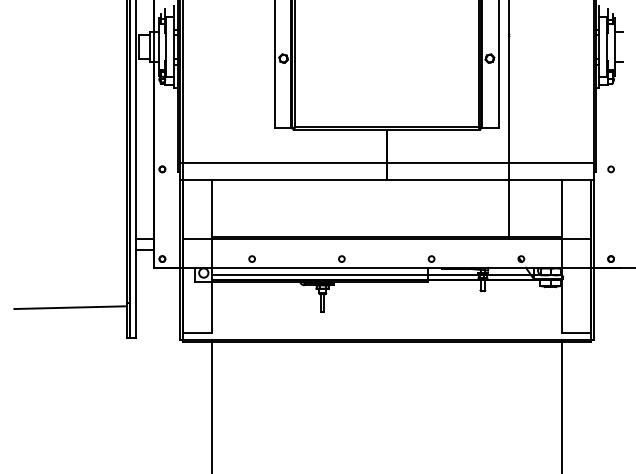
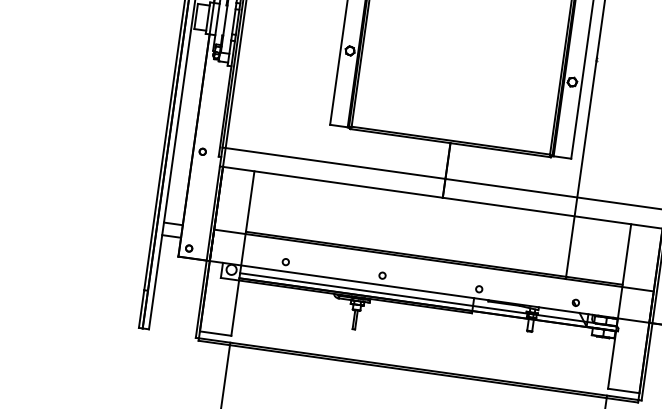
line: (70, 307) -> (82, 286), removed

